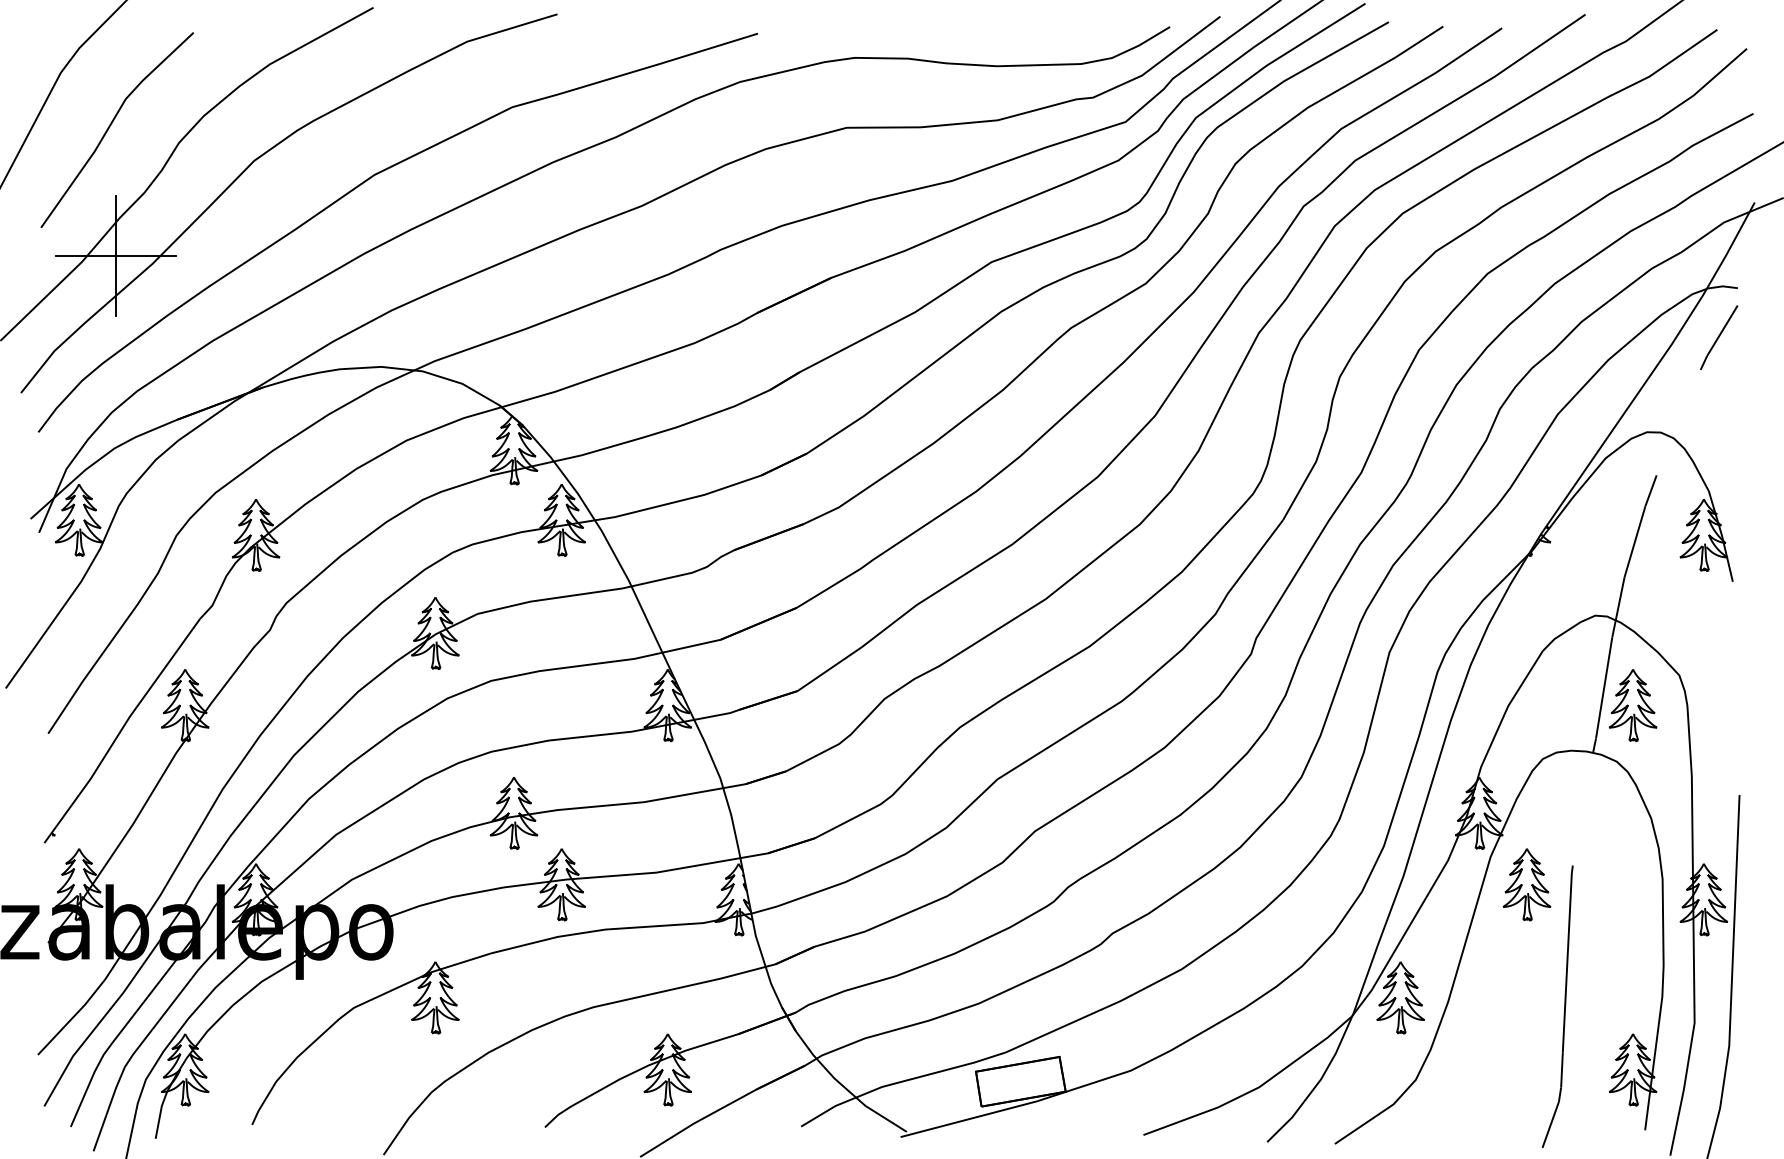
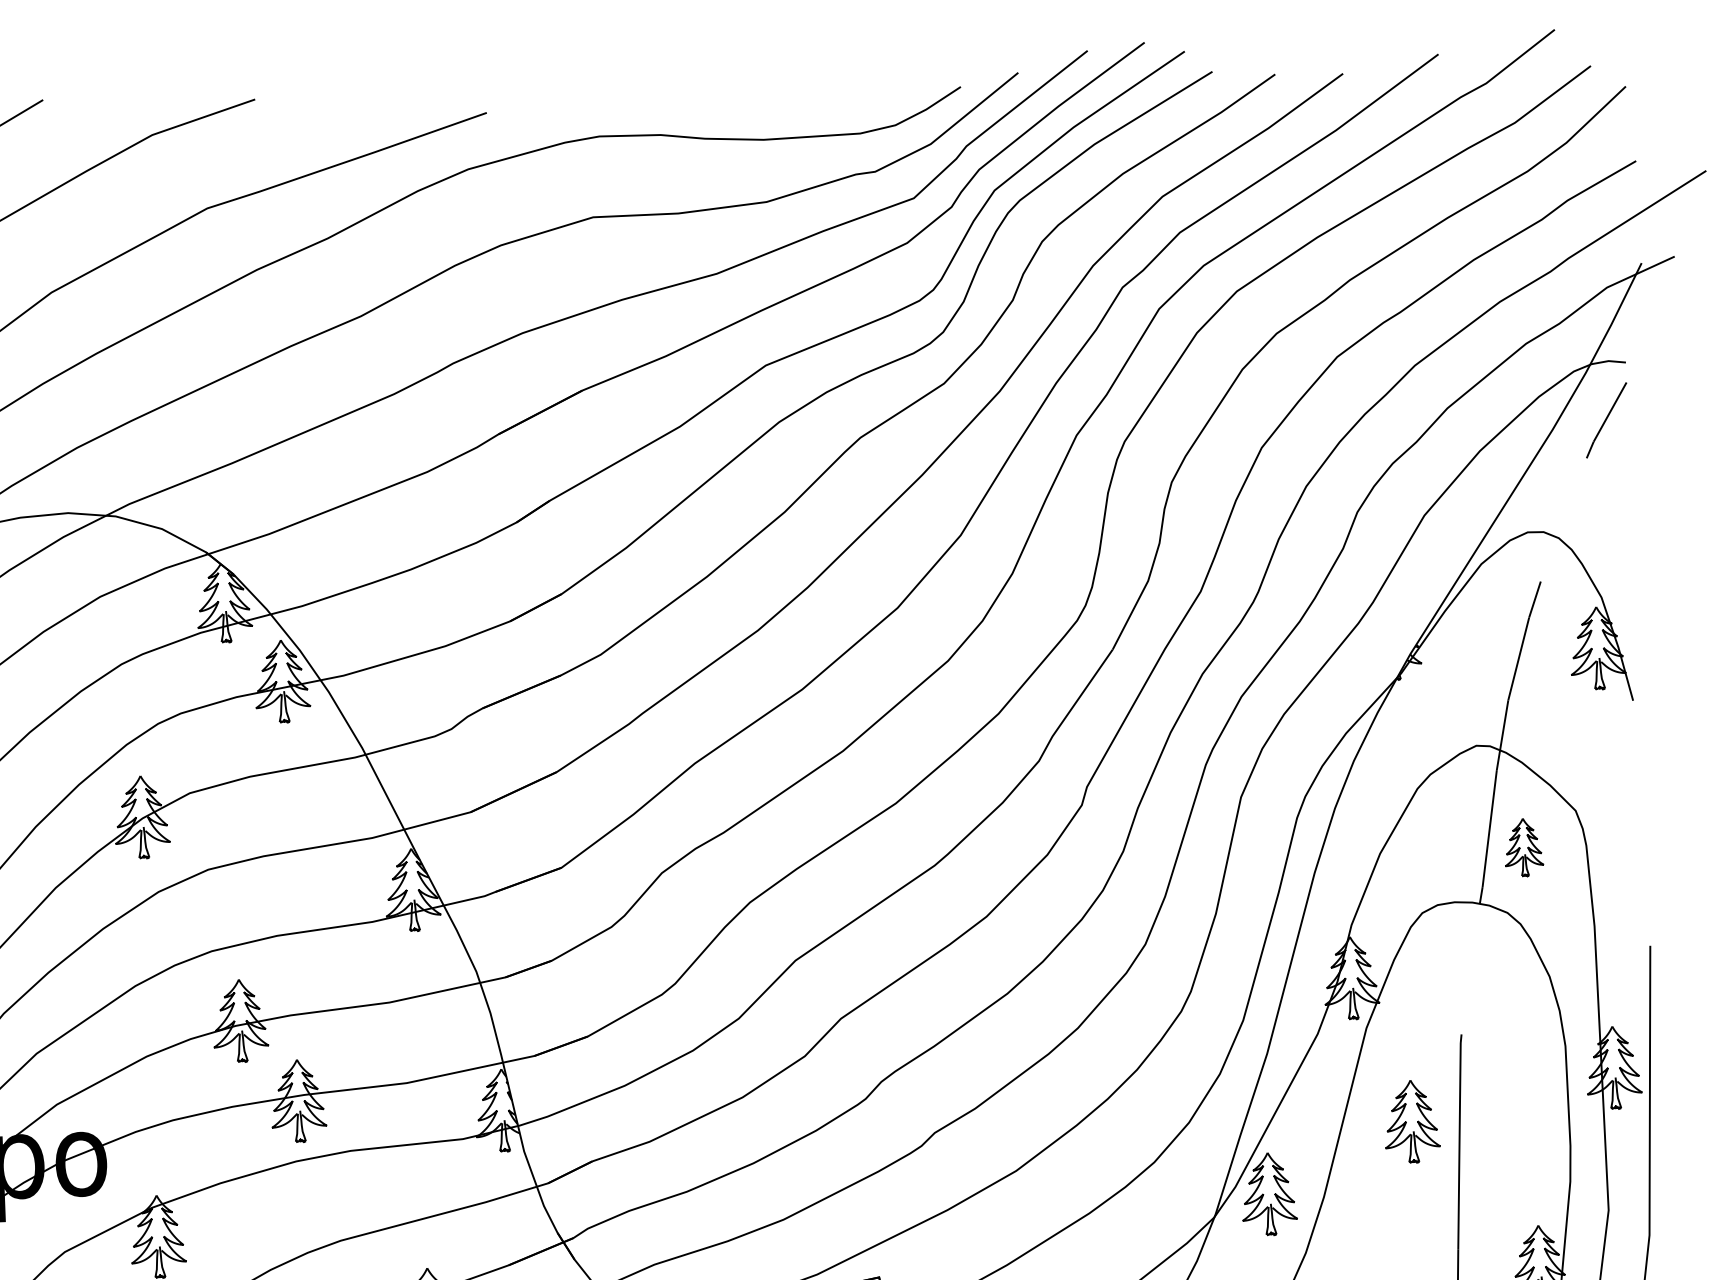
part: (1633, 705) -> (1524, 847), size x0.7
part: (1526, 884) -> (1411, 1121), moved

